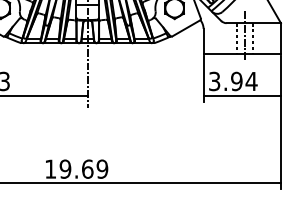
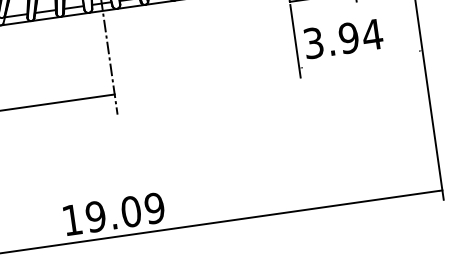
line: (241, 95) -> (359, 59), removed
text: (87, 168) -> (130, 210), 19.69 -> 19.09

